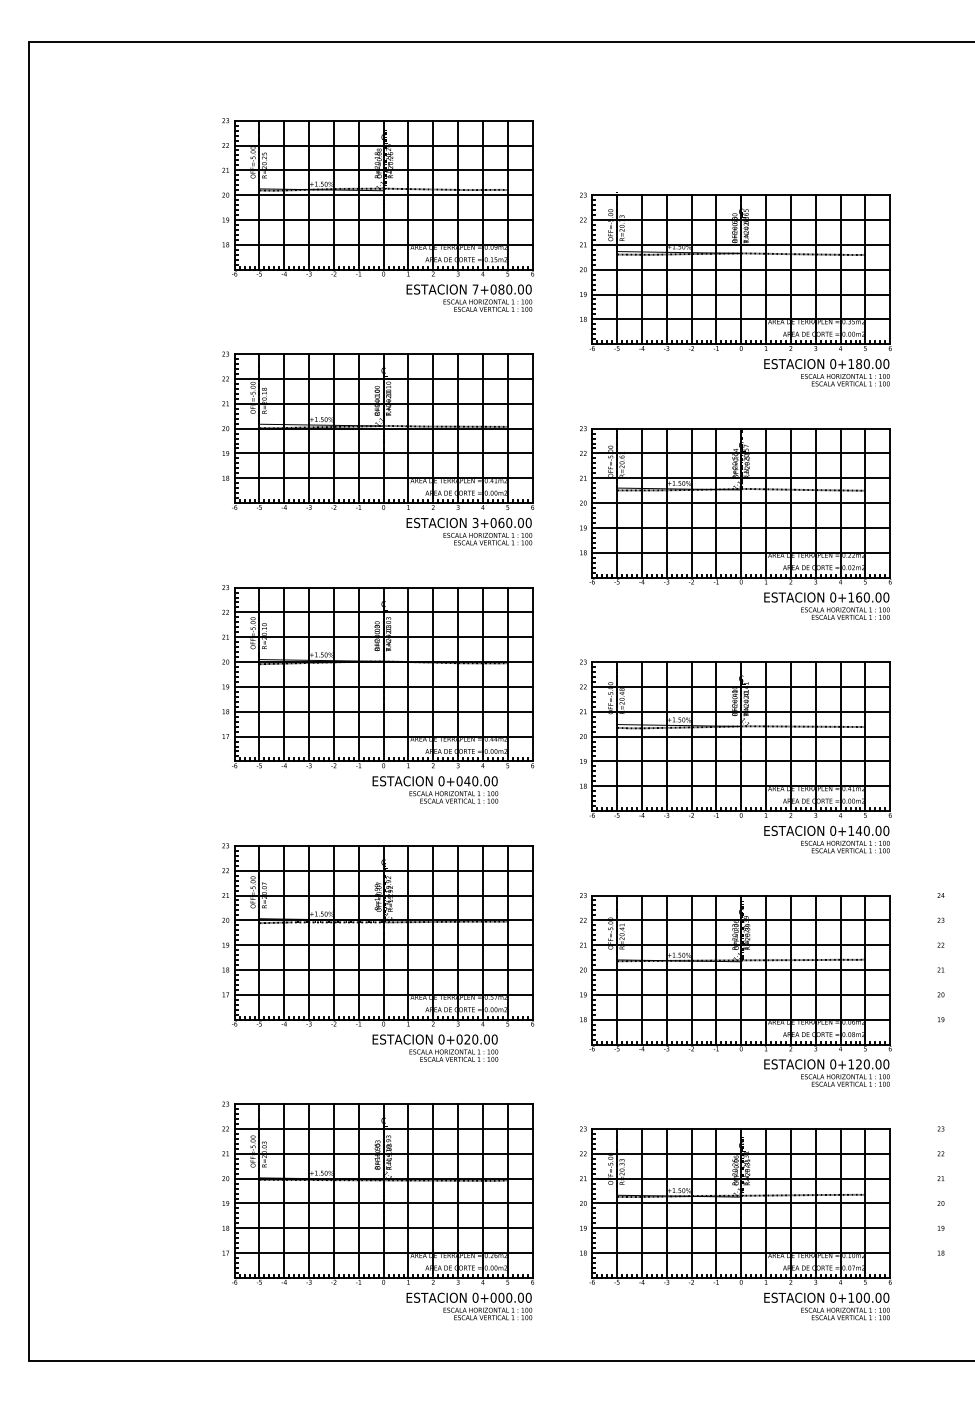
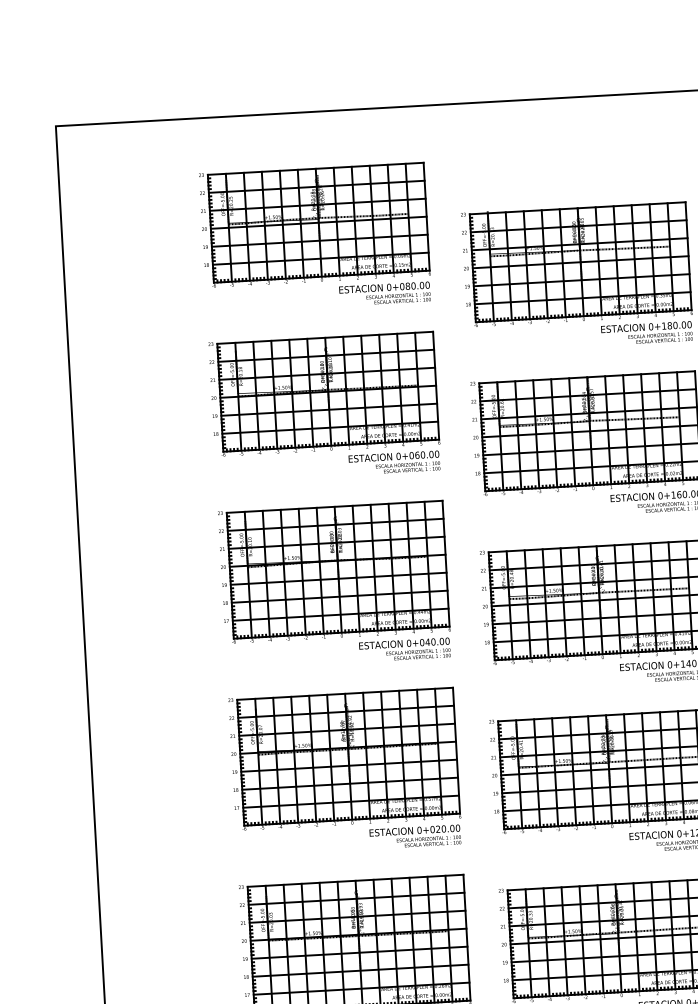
text: (475, 289) -> (389, 287), 7+080.00 -> 0+080.00
text: (475, 523) -> (398, 456), 3+060.00 -> 0+060.00
text: (435, 789) -> (404, 649), moved
text: (435, 1047) -> (415, 836), moved

